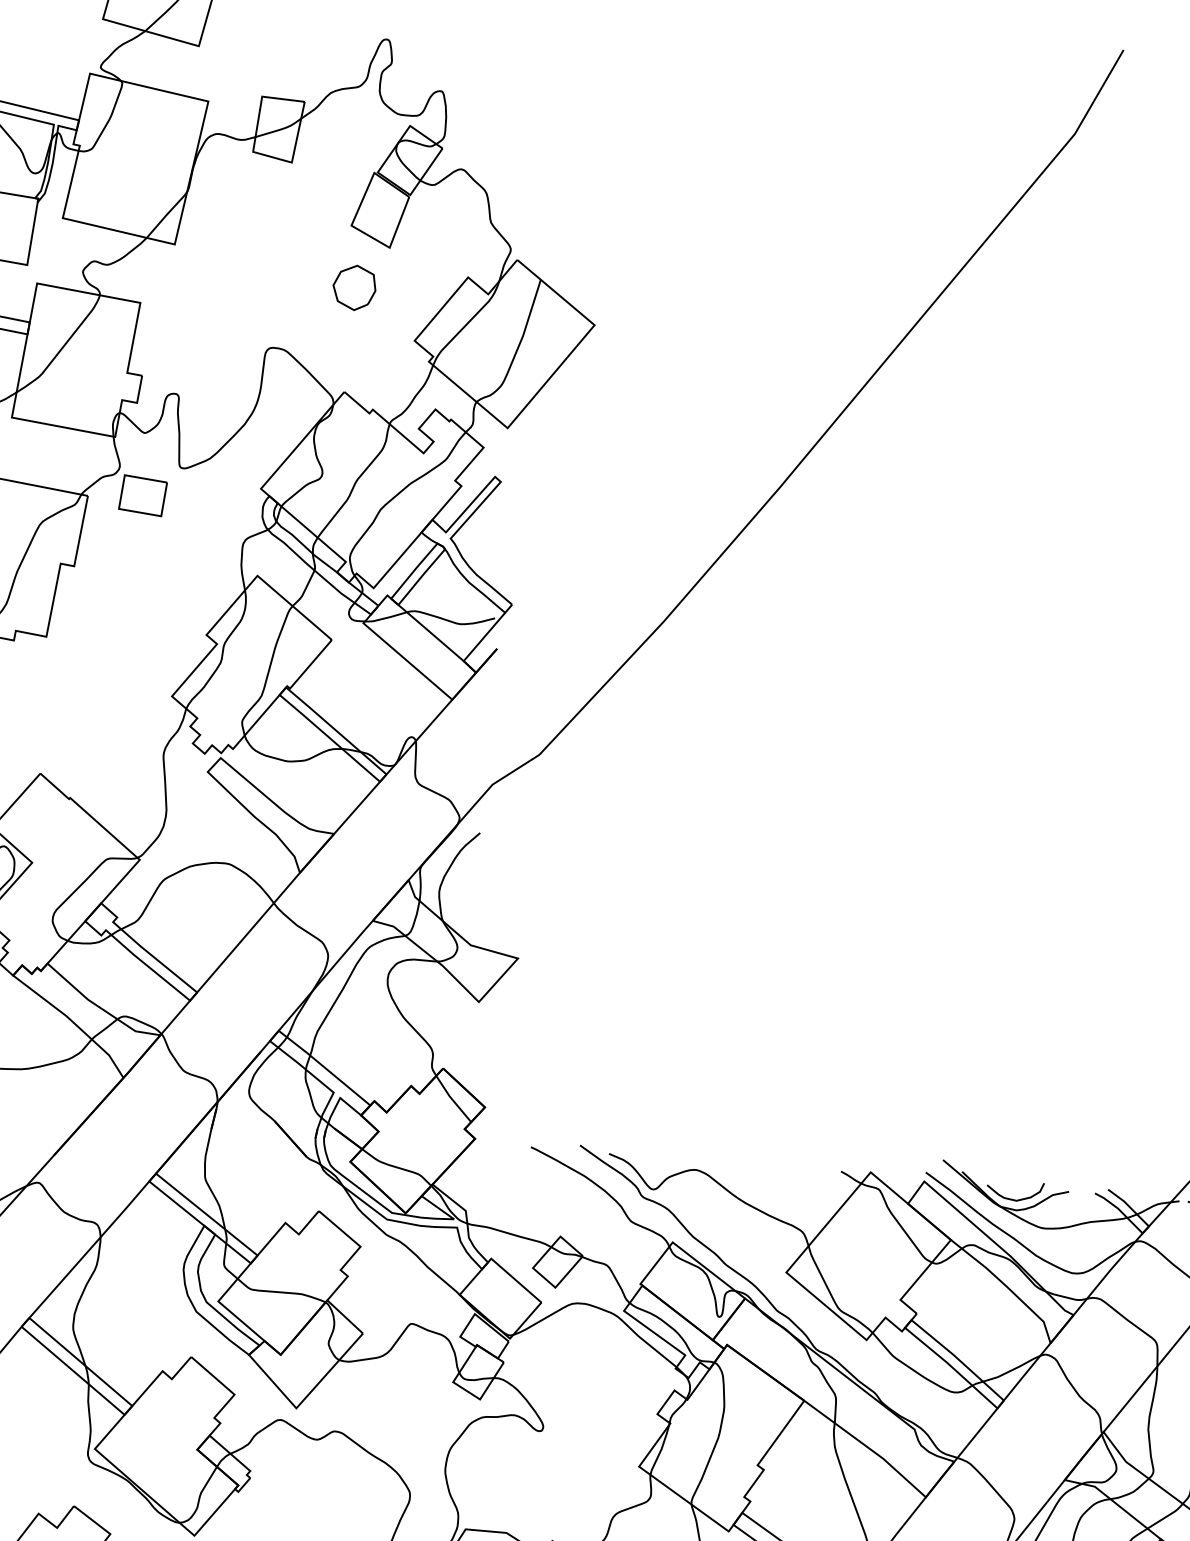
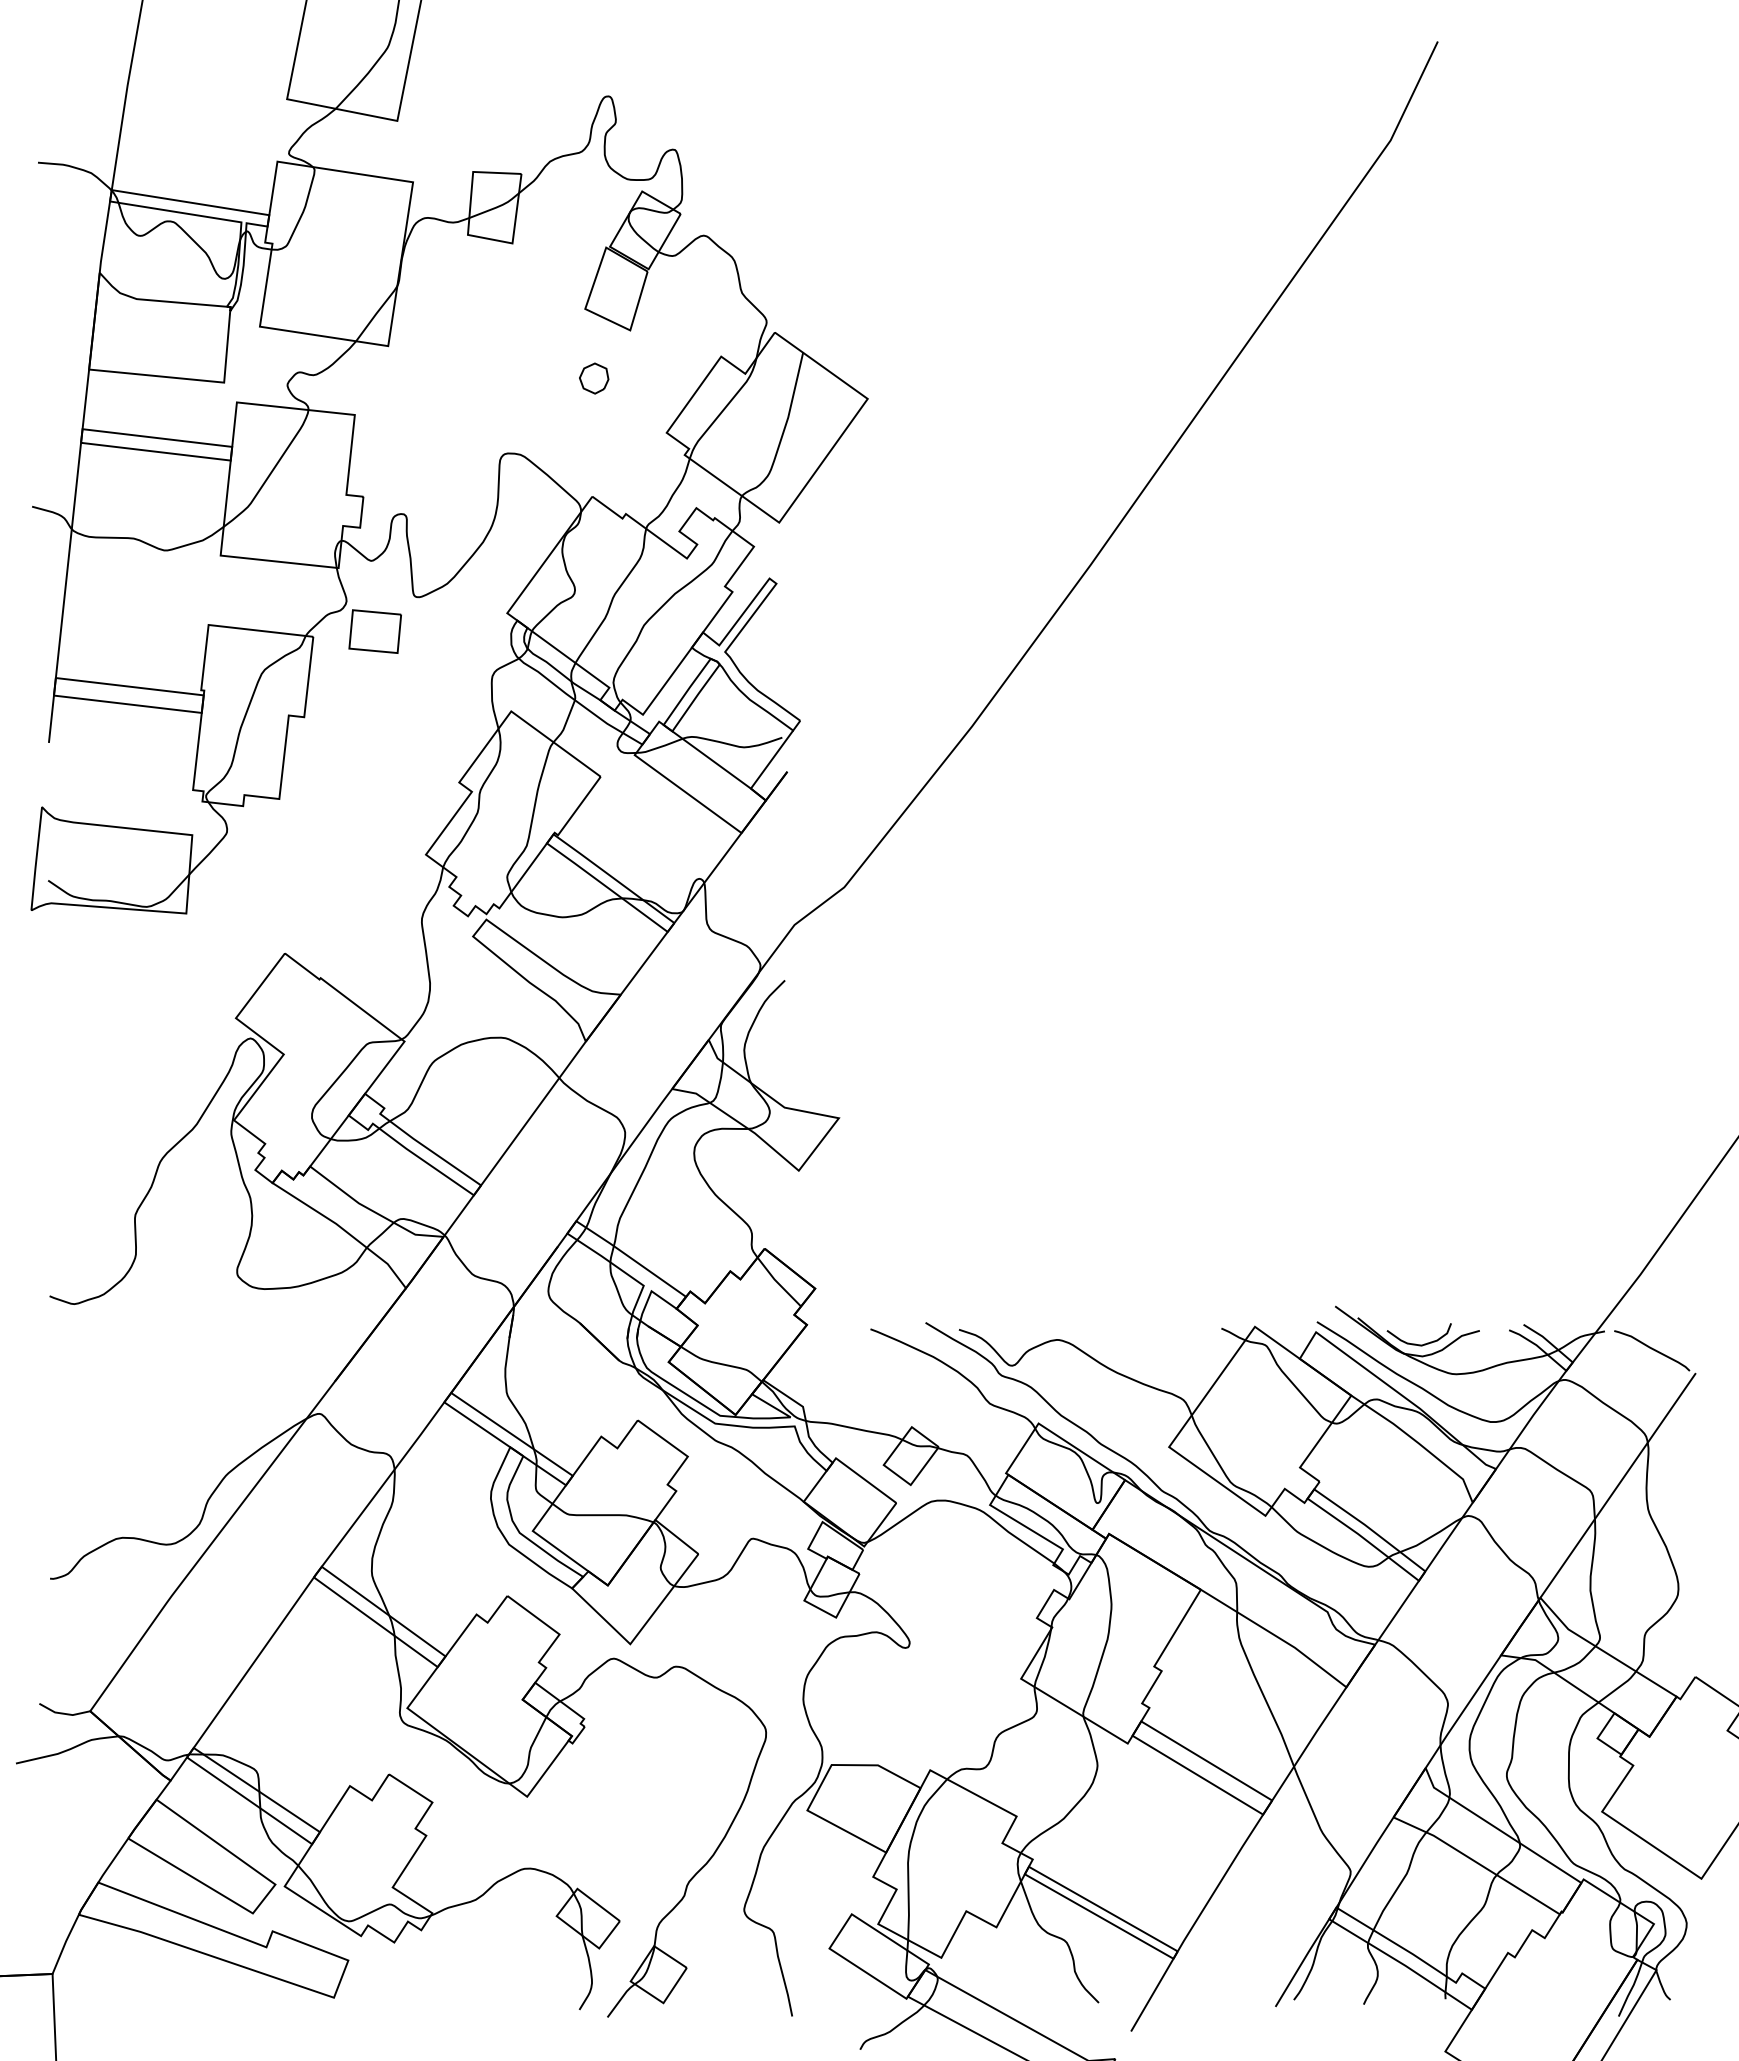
part: (353, 287) -> (593, 378), size x0.6

